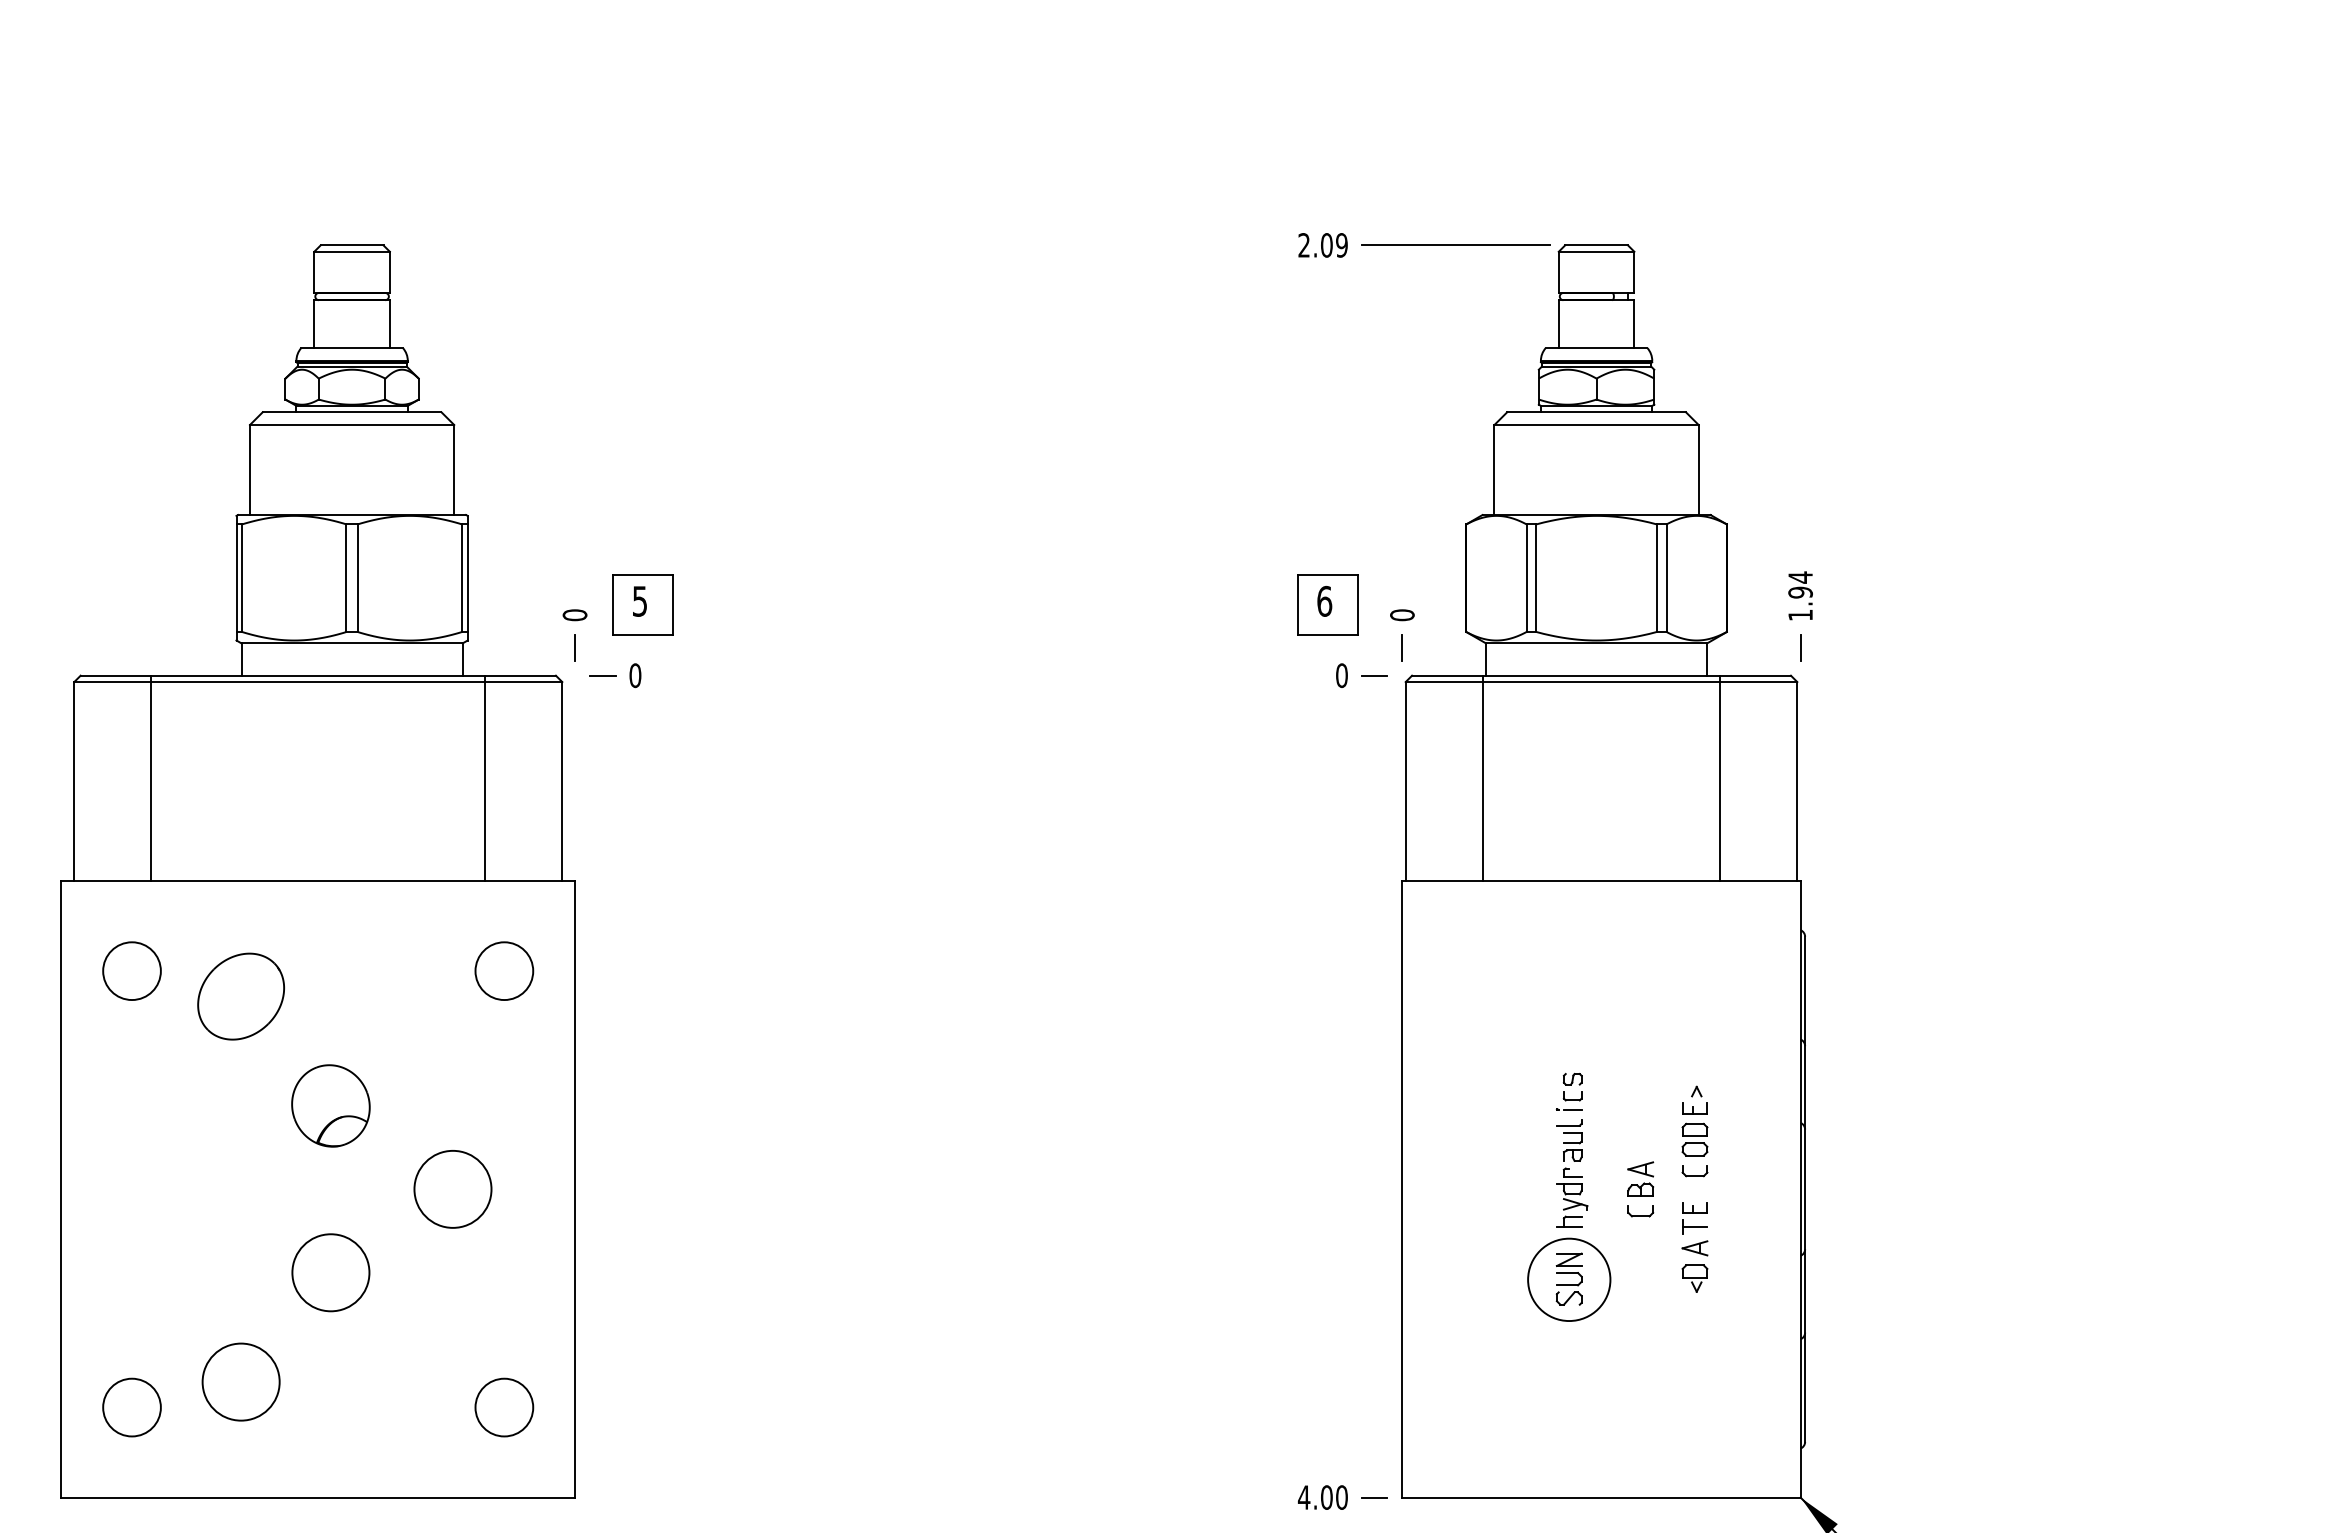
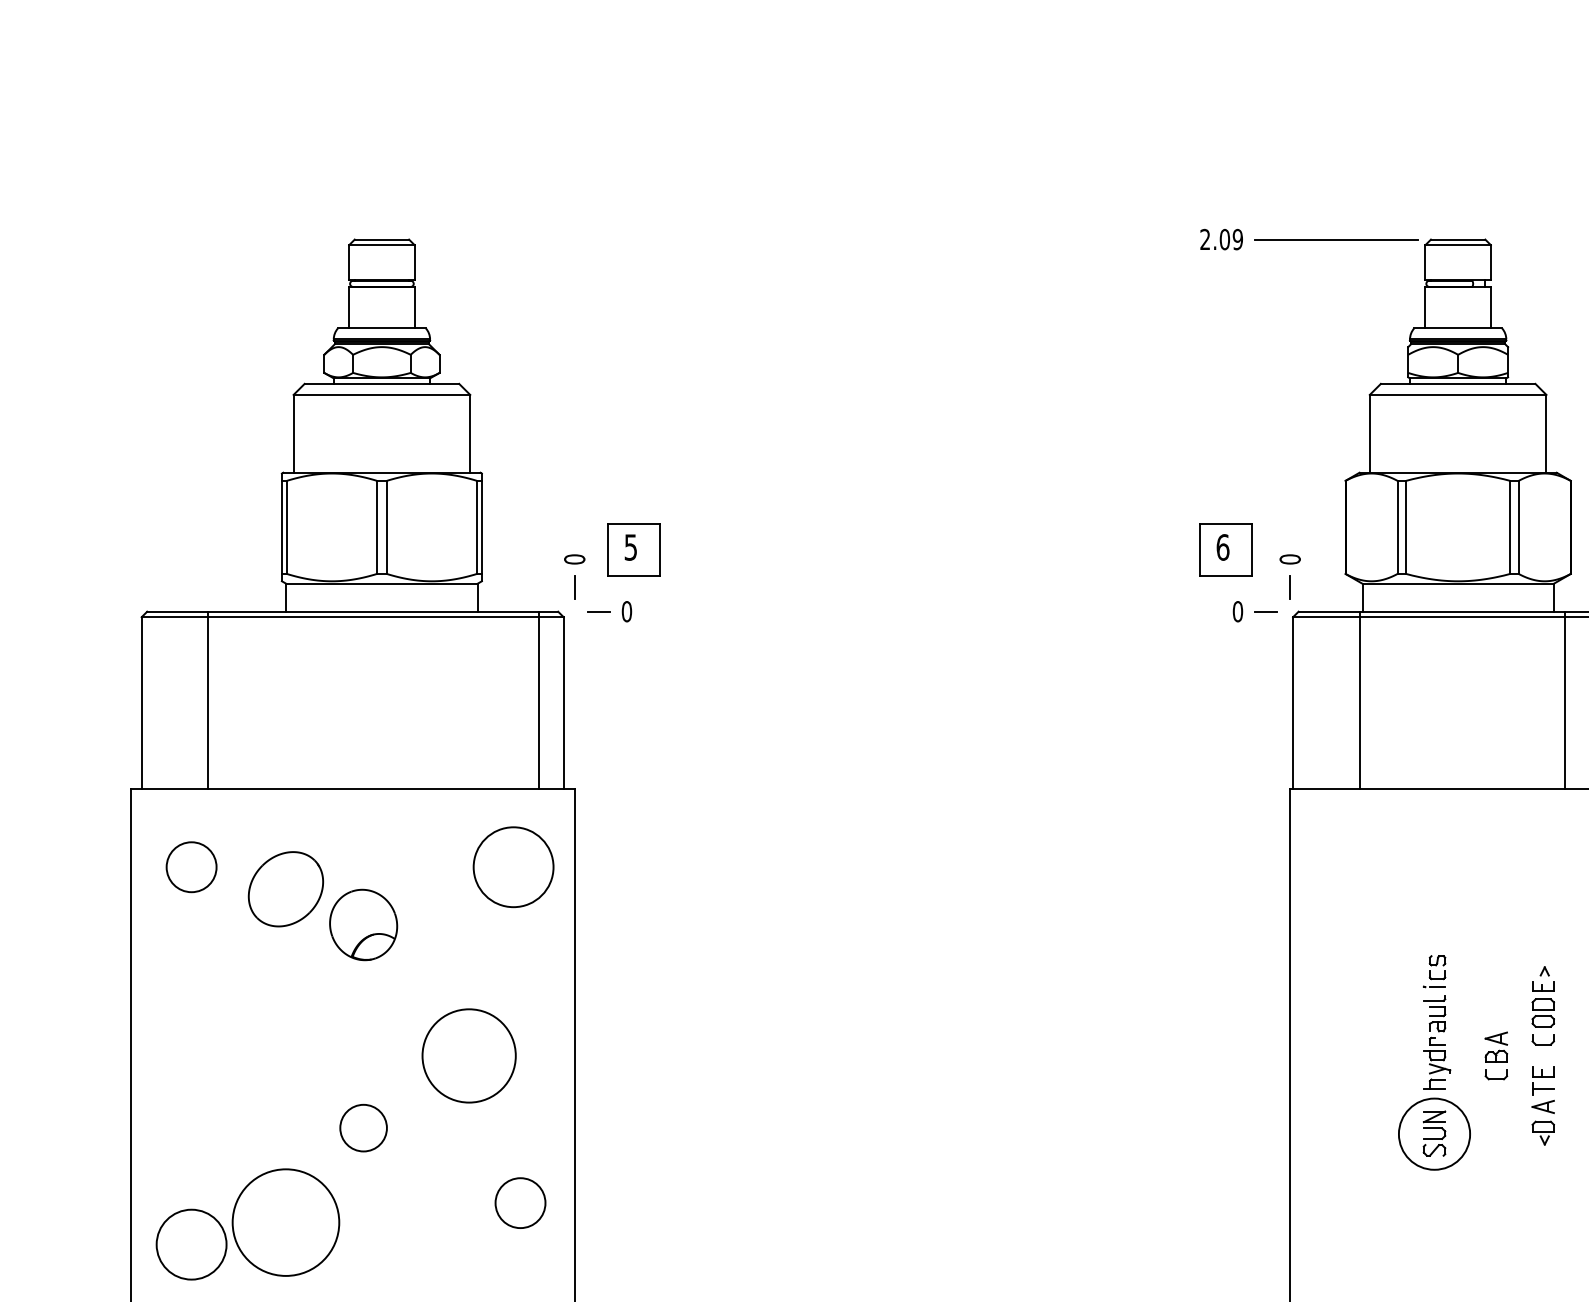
line: (485, 778) -> (538, 700), moved
circle: (504, 971) -> (513, 867), size x1.6
part: (330, 1105) -> (363, 924), moved
circle: (452, 1188) -> (468, 1055), size x1.4
circle: (330, 1272) -> (363, 1127), size x0.7
circle: (240, 1381) -> (285, 1222), size x1.6
circle: (131, 1407) -> (191, 1244), size x1.4
circle: (504, 1407) -> (520, 1203), moved

